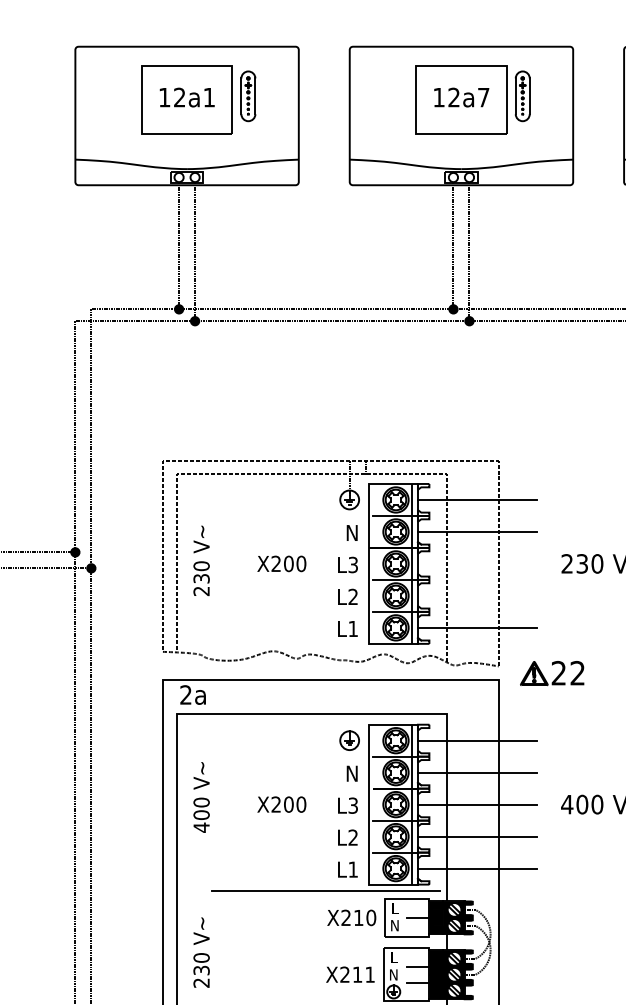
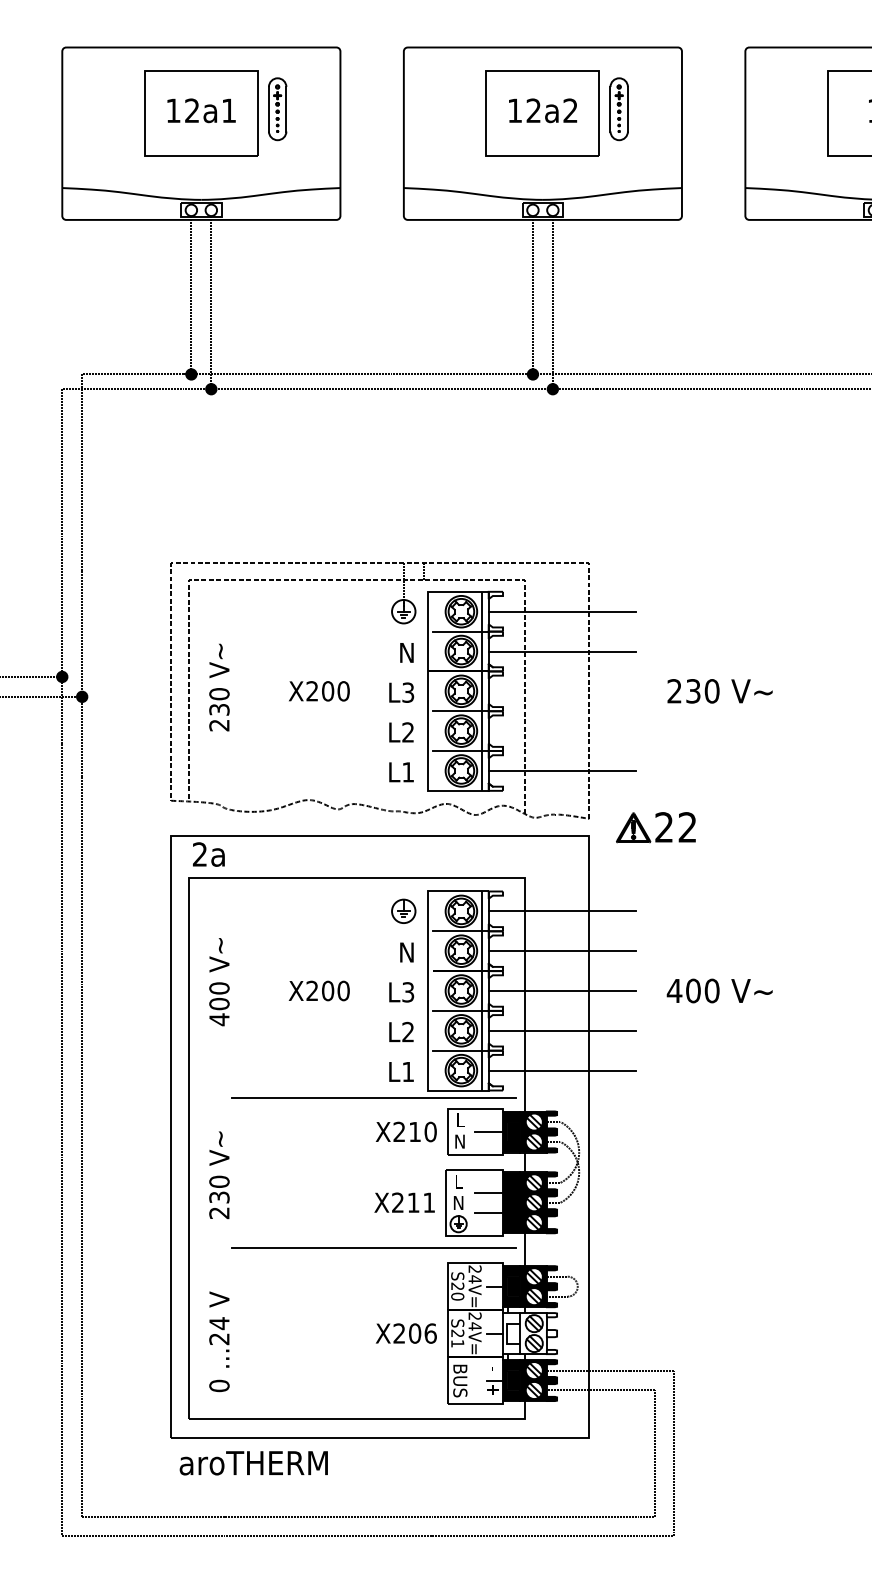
text: (483, 97) -> (570, 110), 12a7 -> 12a2

